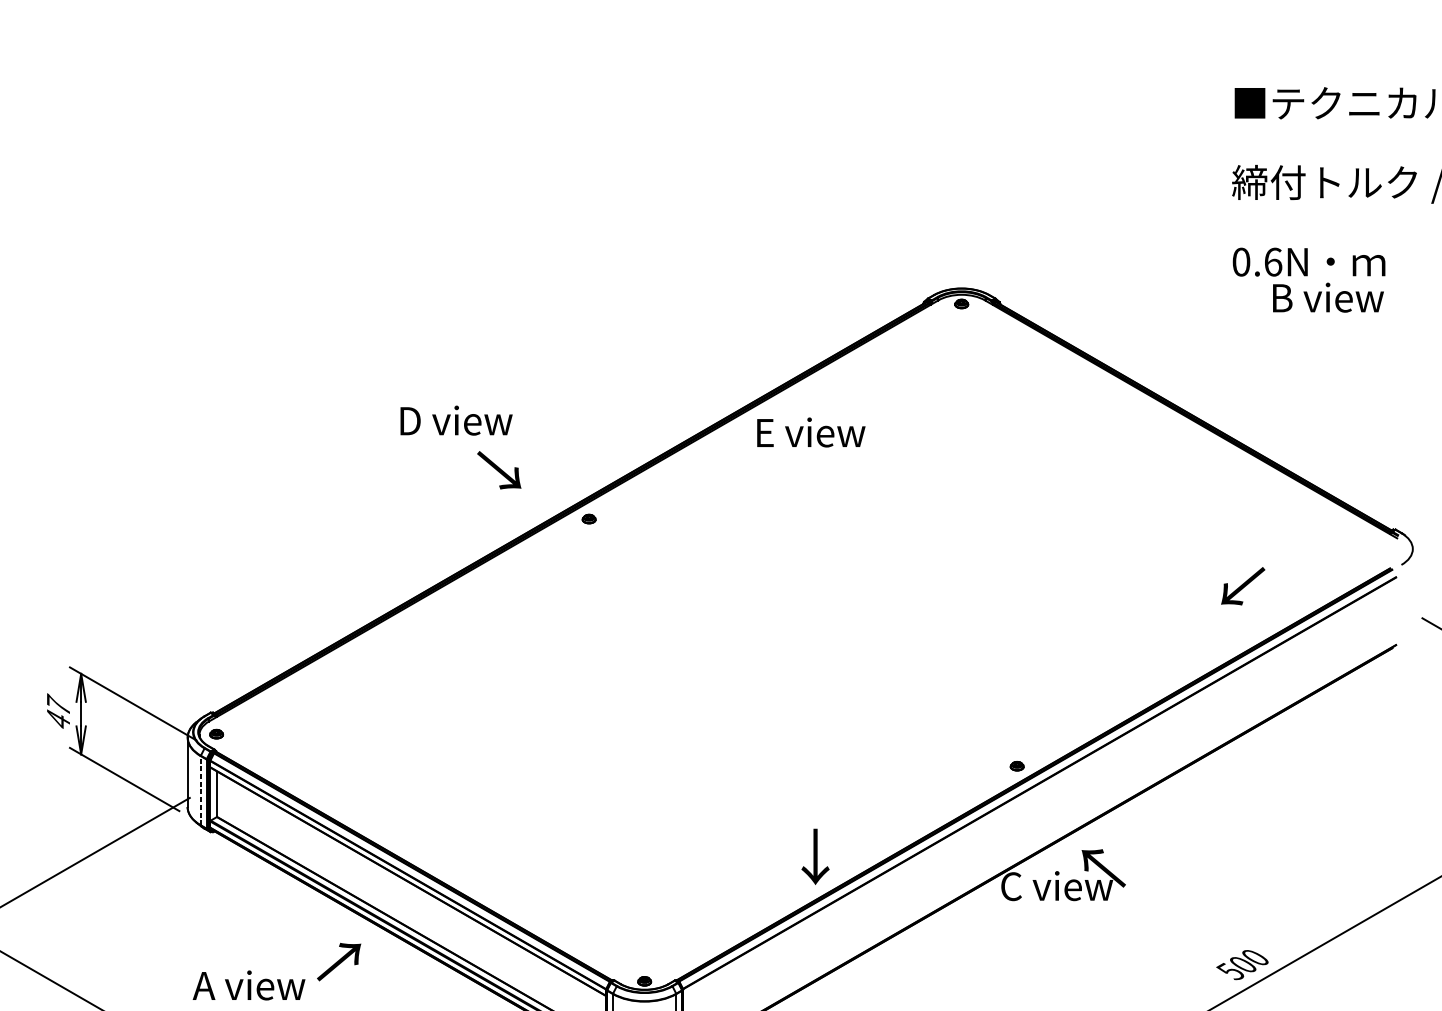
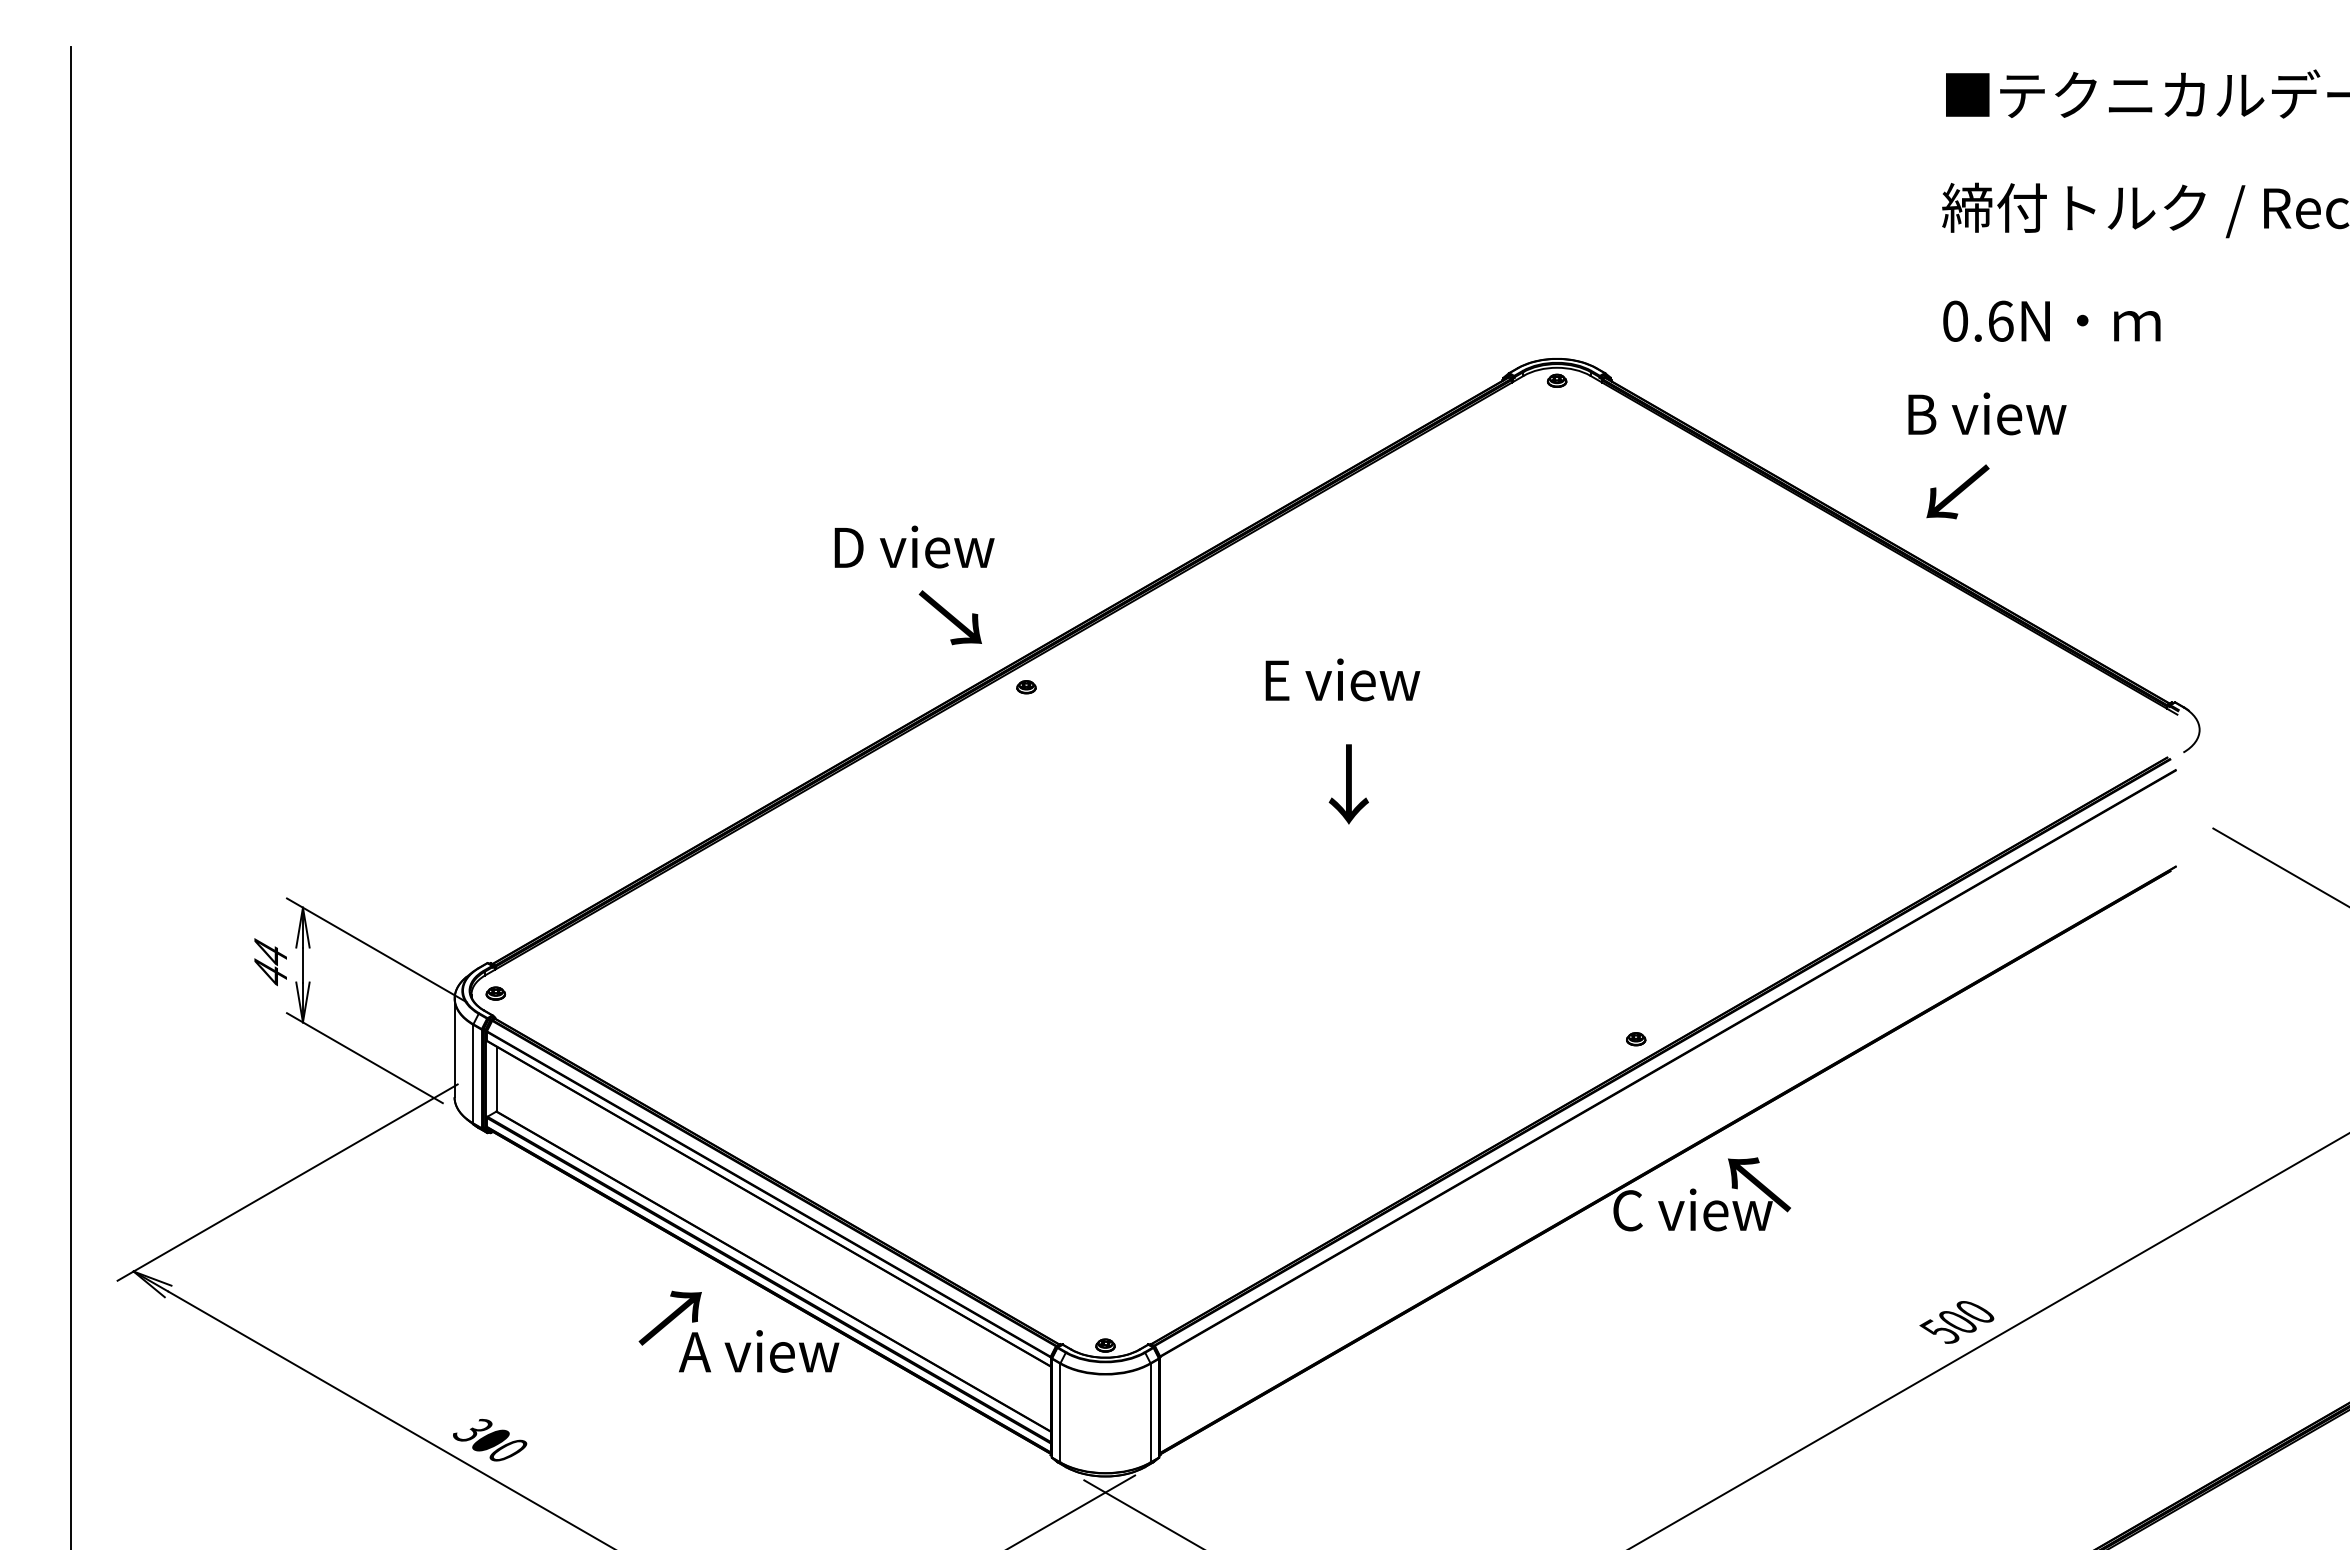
text: (1328, 297) -> (1987, 413), moved
text: (456, 420) -> (914, 546), moved
text: (811, 432) -> (1342, 679), moved
text: (498, 470) -> (949, 617), moved
text: (1242, 585) -> (1957, 491), moved
text: (58, 703) -> (270, 950), 47 -> 44
line: (200, 790) -> (473, 1073), dashed -> solid
text: (815, 856) -> (1348, 784), moved
text: (249, 985) -> (759, 1351), moved

